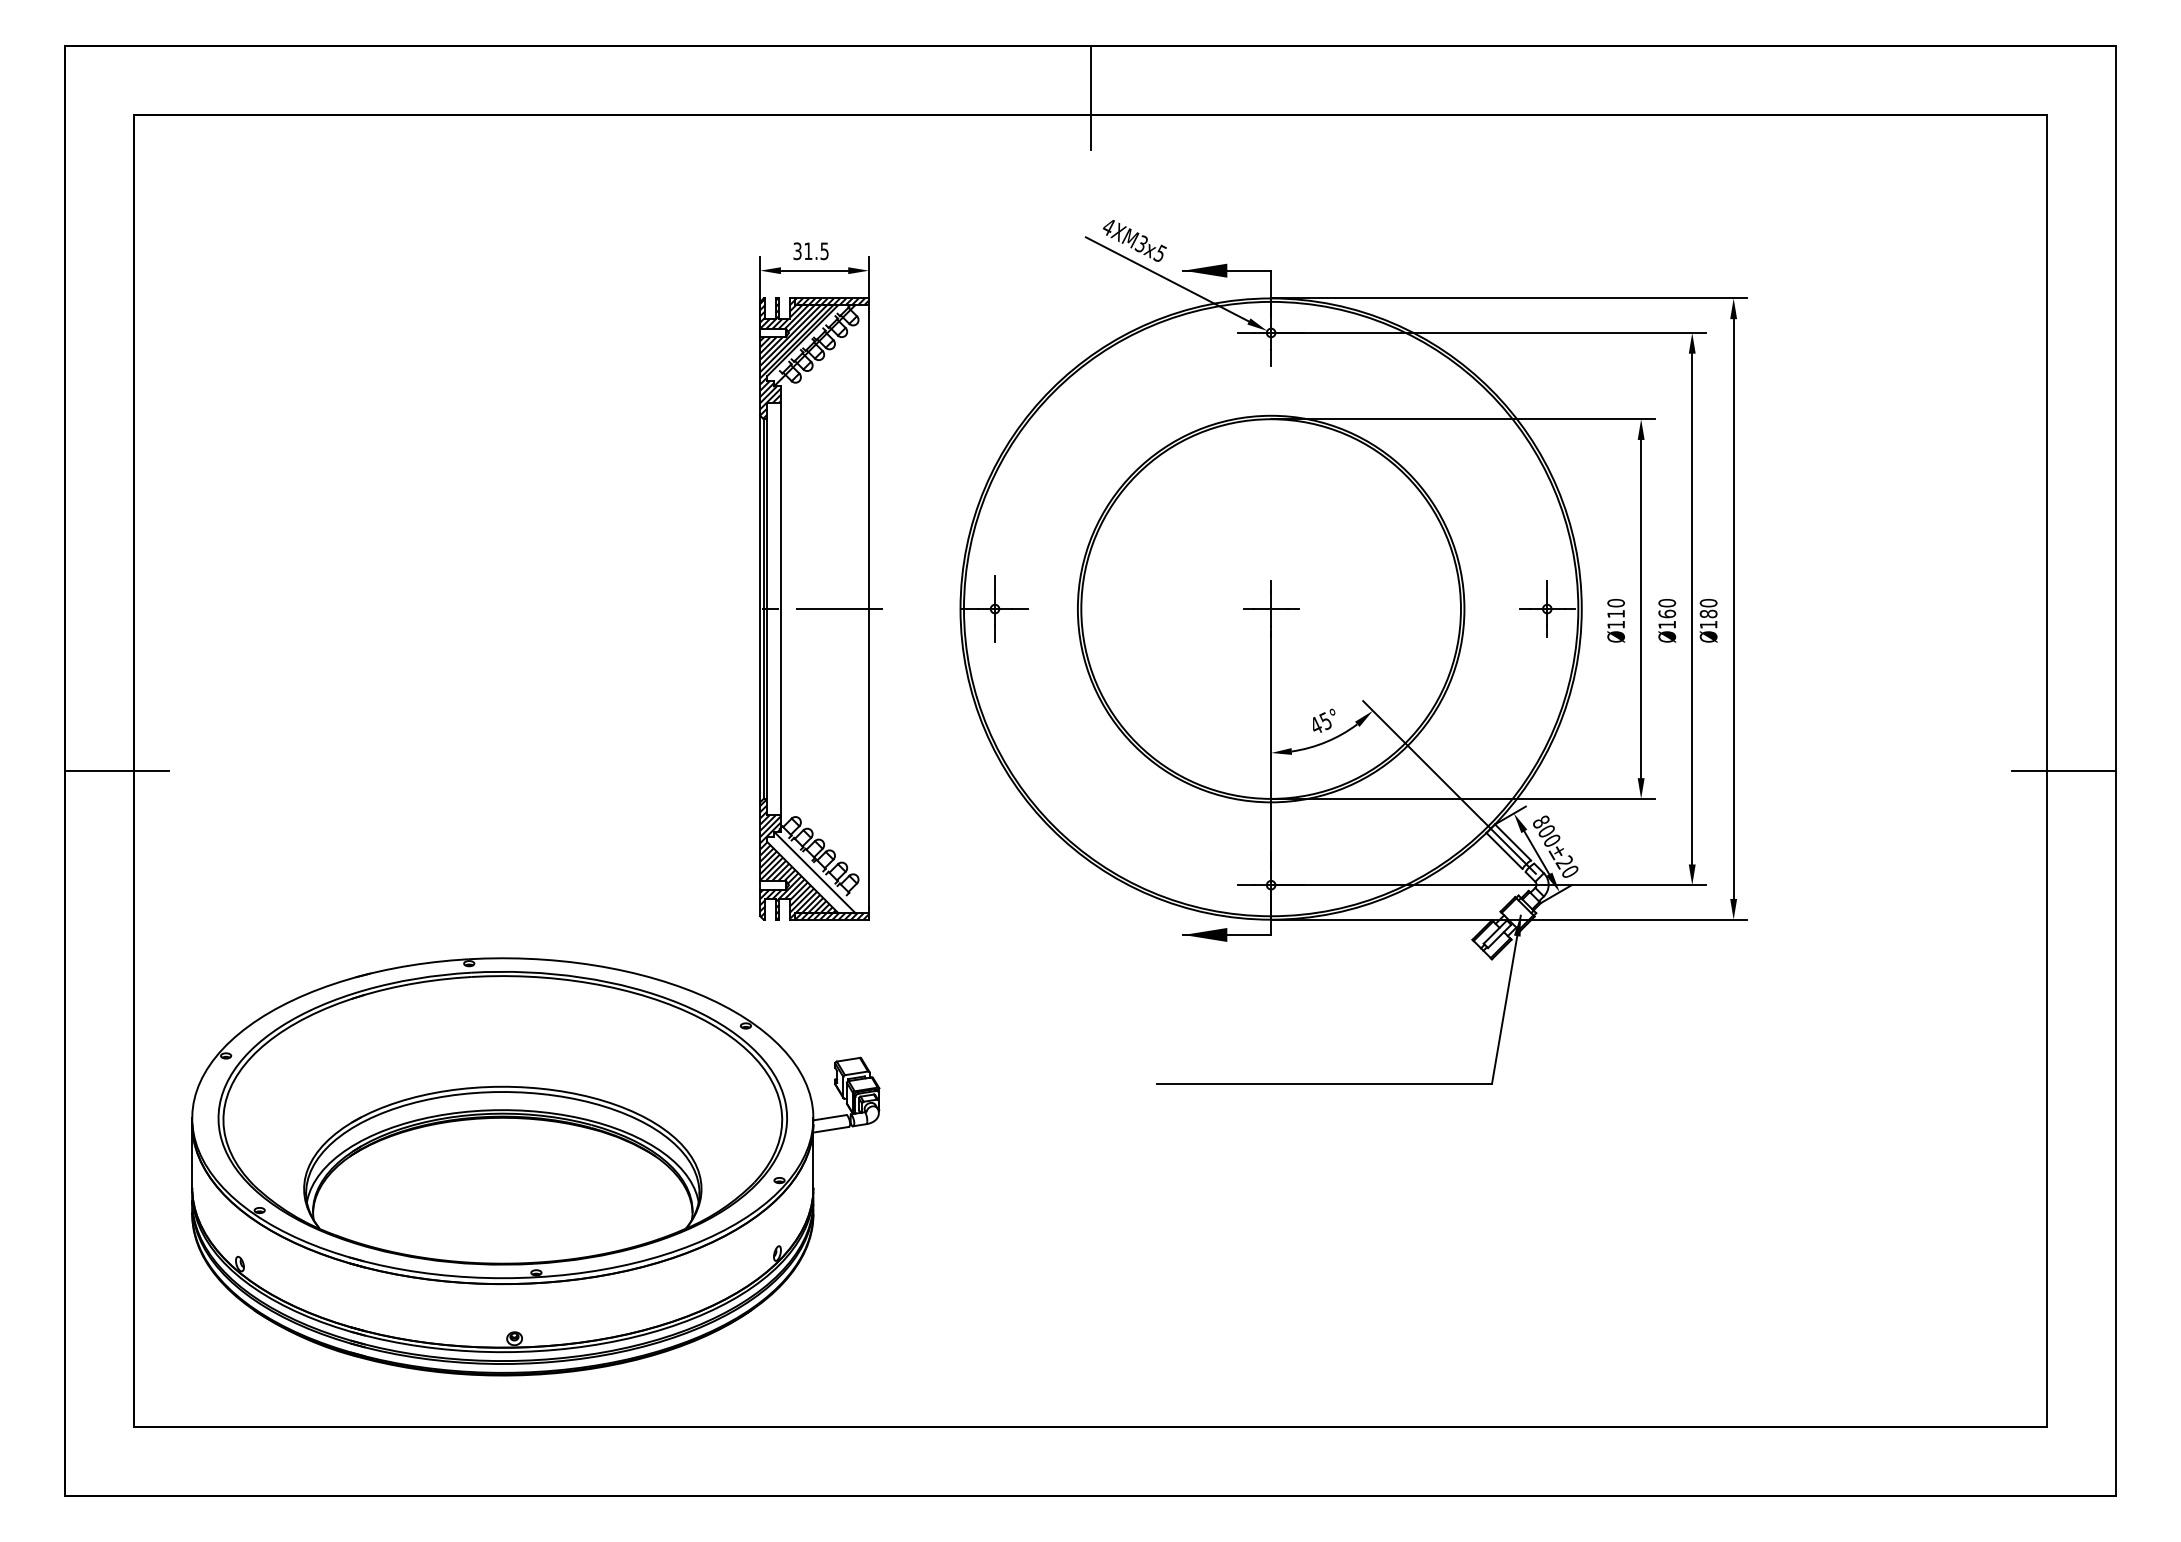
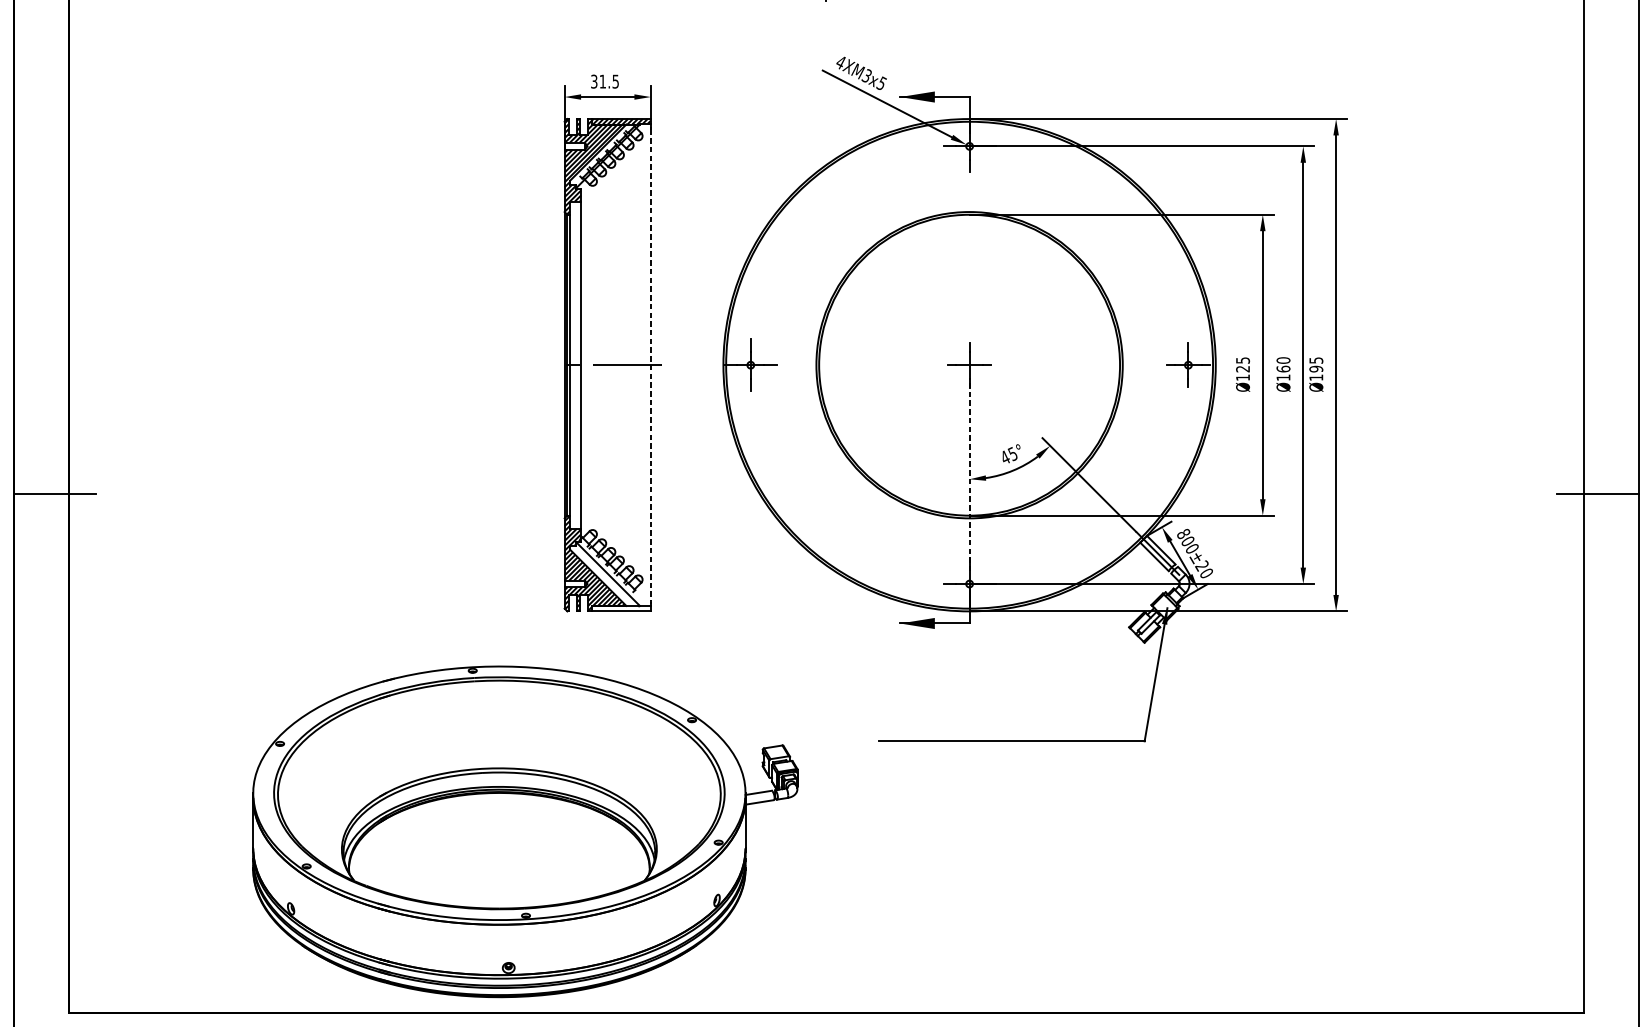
text: (1616, 608) -> (1243, 364), Ø110 -> Ø125
text: (1708, 608) -> (1316, 364), Ø180 -> Ø195
line: (868, 609) -> (650, 365), solid -> dashed
line: (1271, 750) -> (969, 477), solid -> dashed
hatch: (831, 915) -> (621, 608), removed
part: (535, 1166) -> (525, 831), moved

